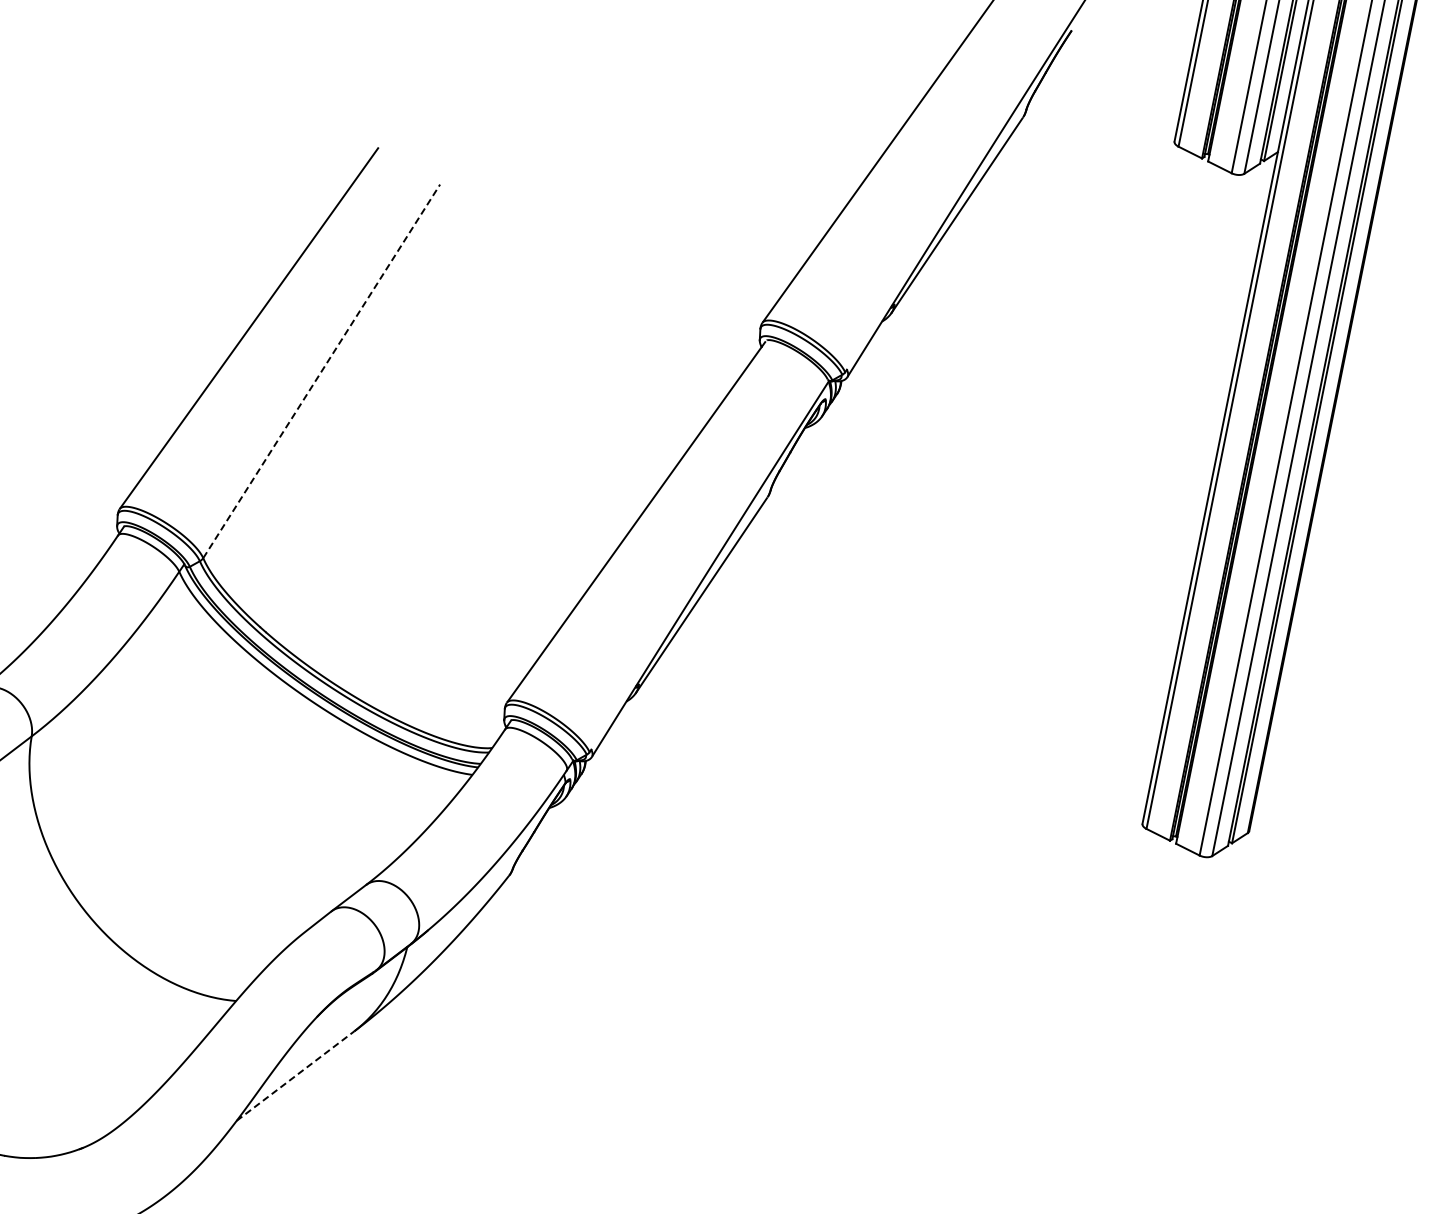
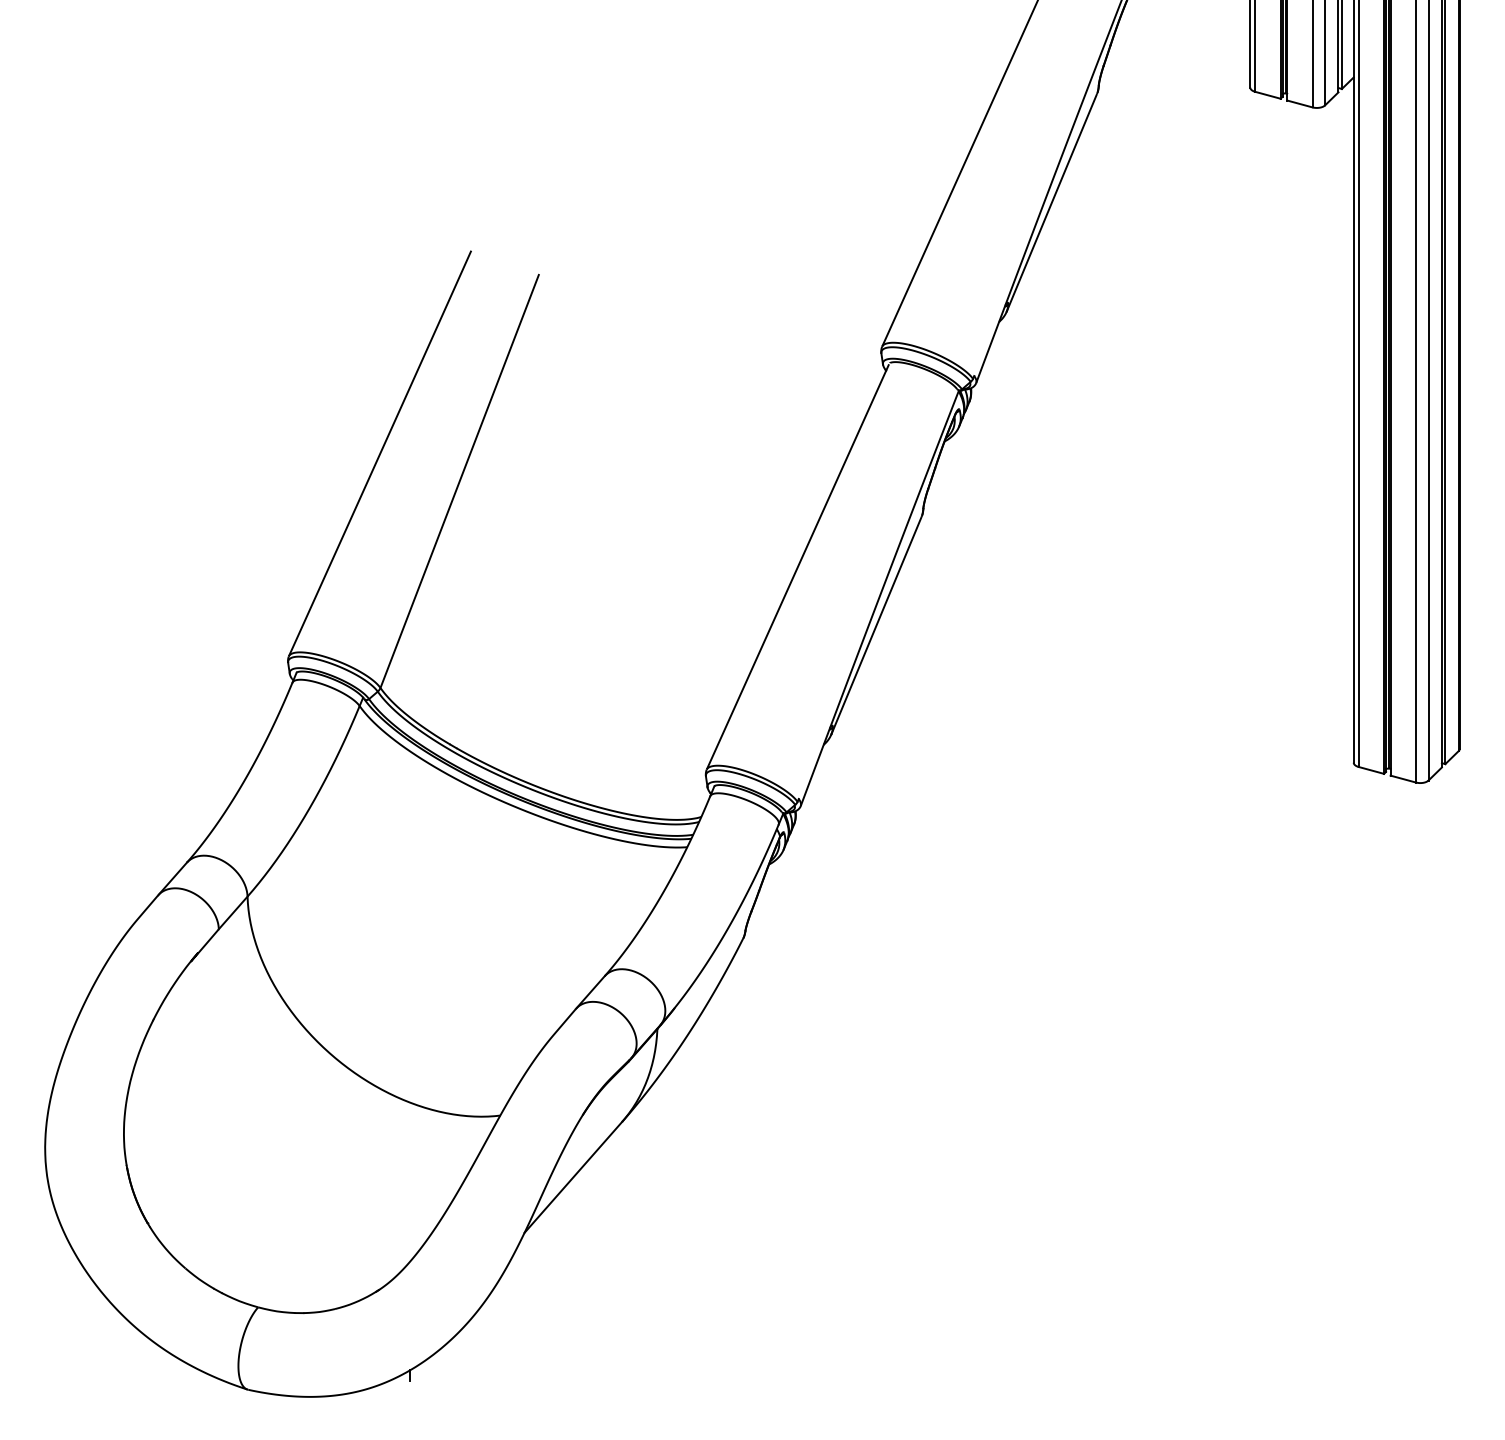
line: (321, 371) -> (459, 481), dashed -> solid
line: (295, 1076) -> (573, 1177), dashed -> solid

